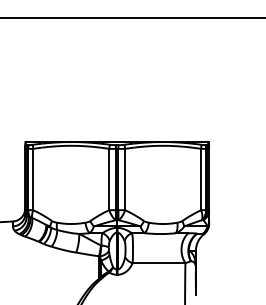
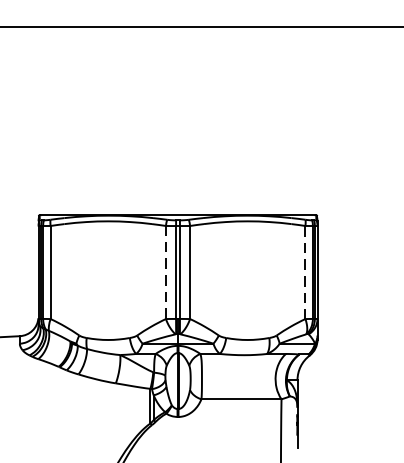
line: (109, 179) -> (166, 272), solid -> dashed
line: (201, 179) -> (305, 272), solid -> dashed

